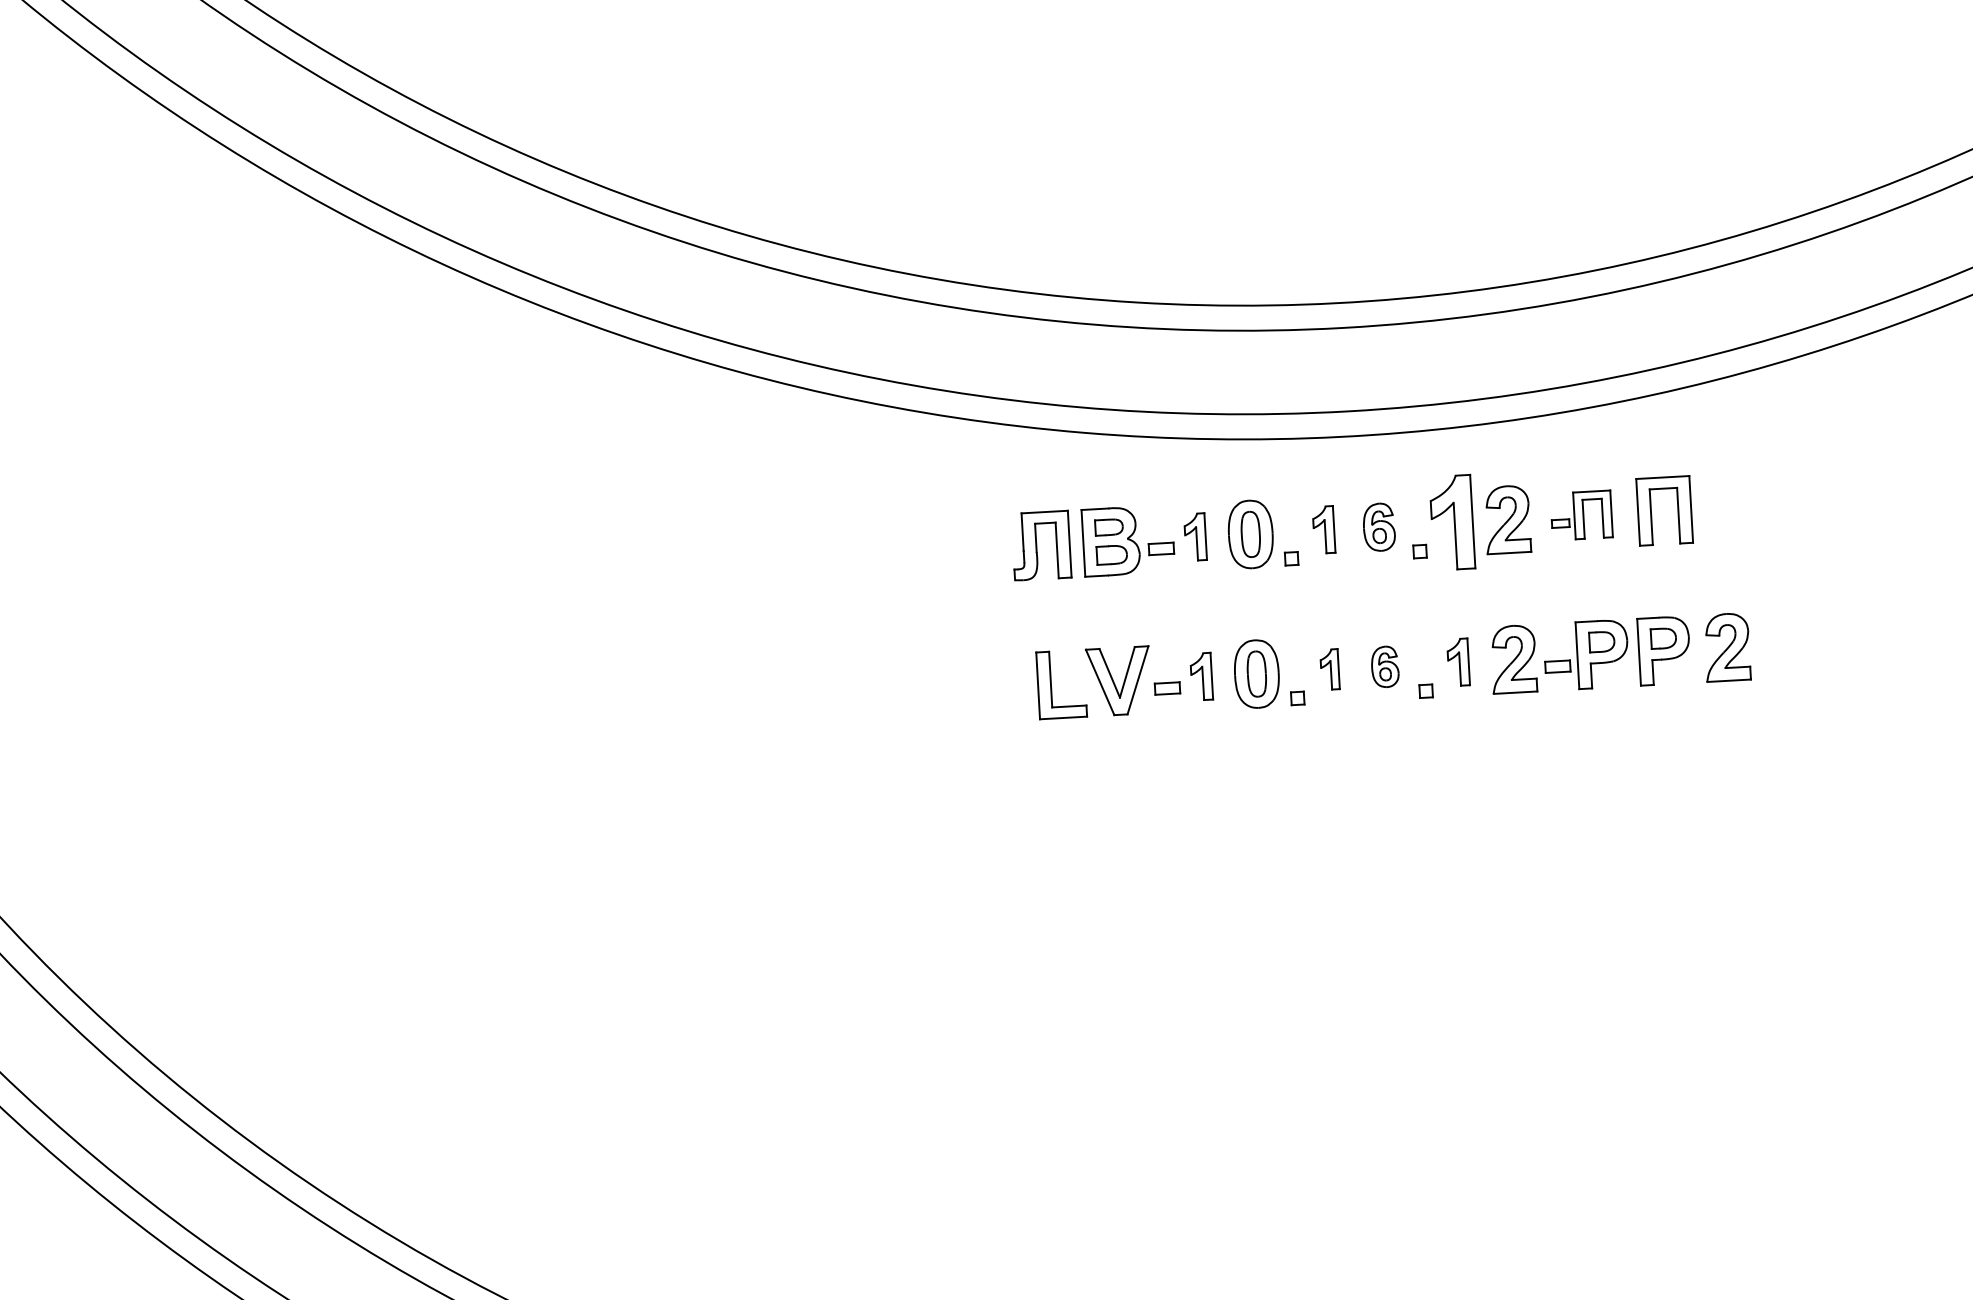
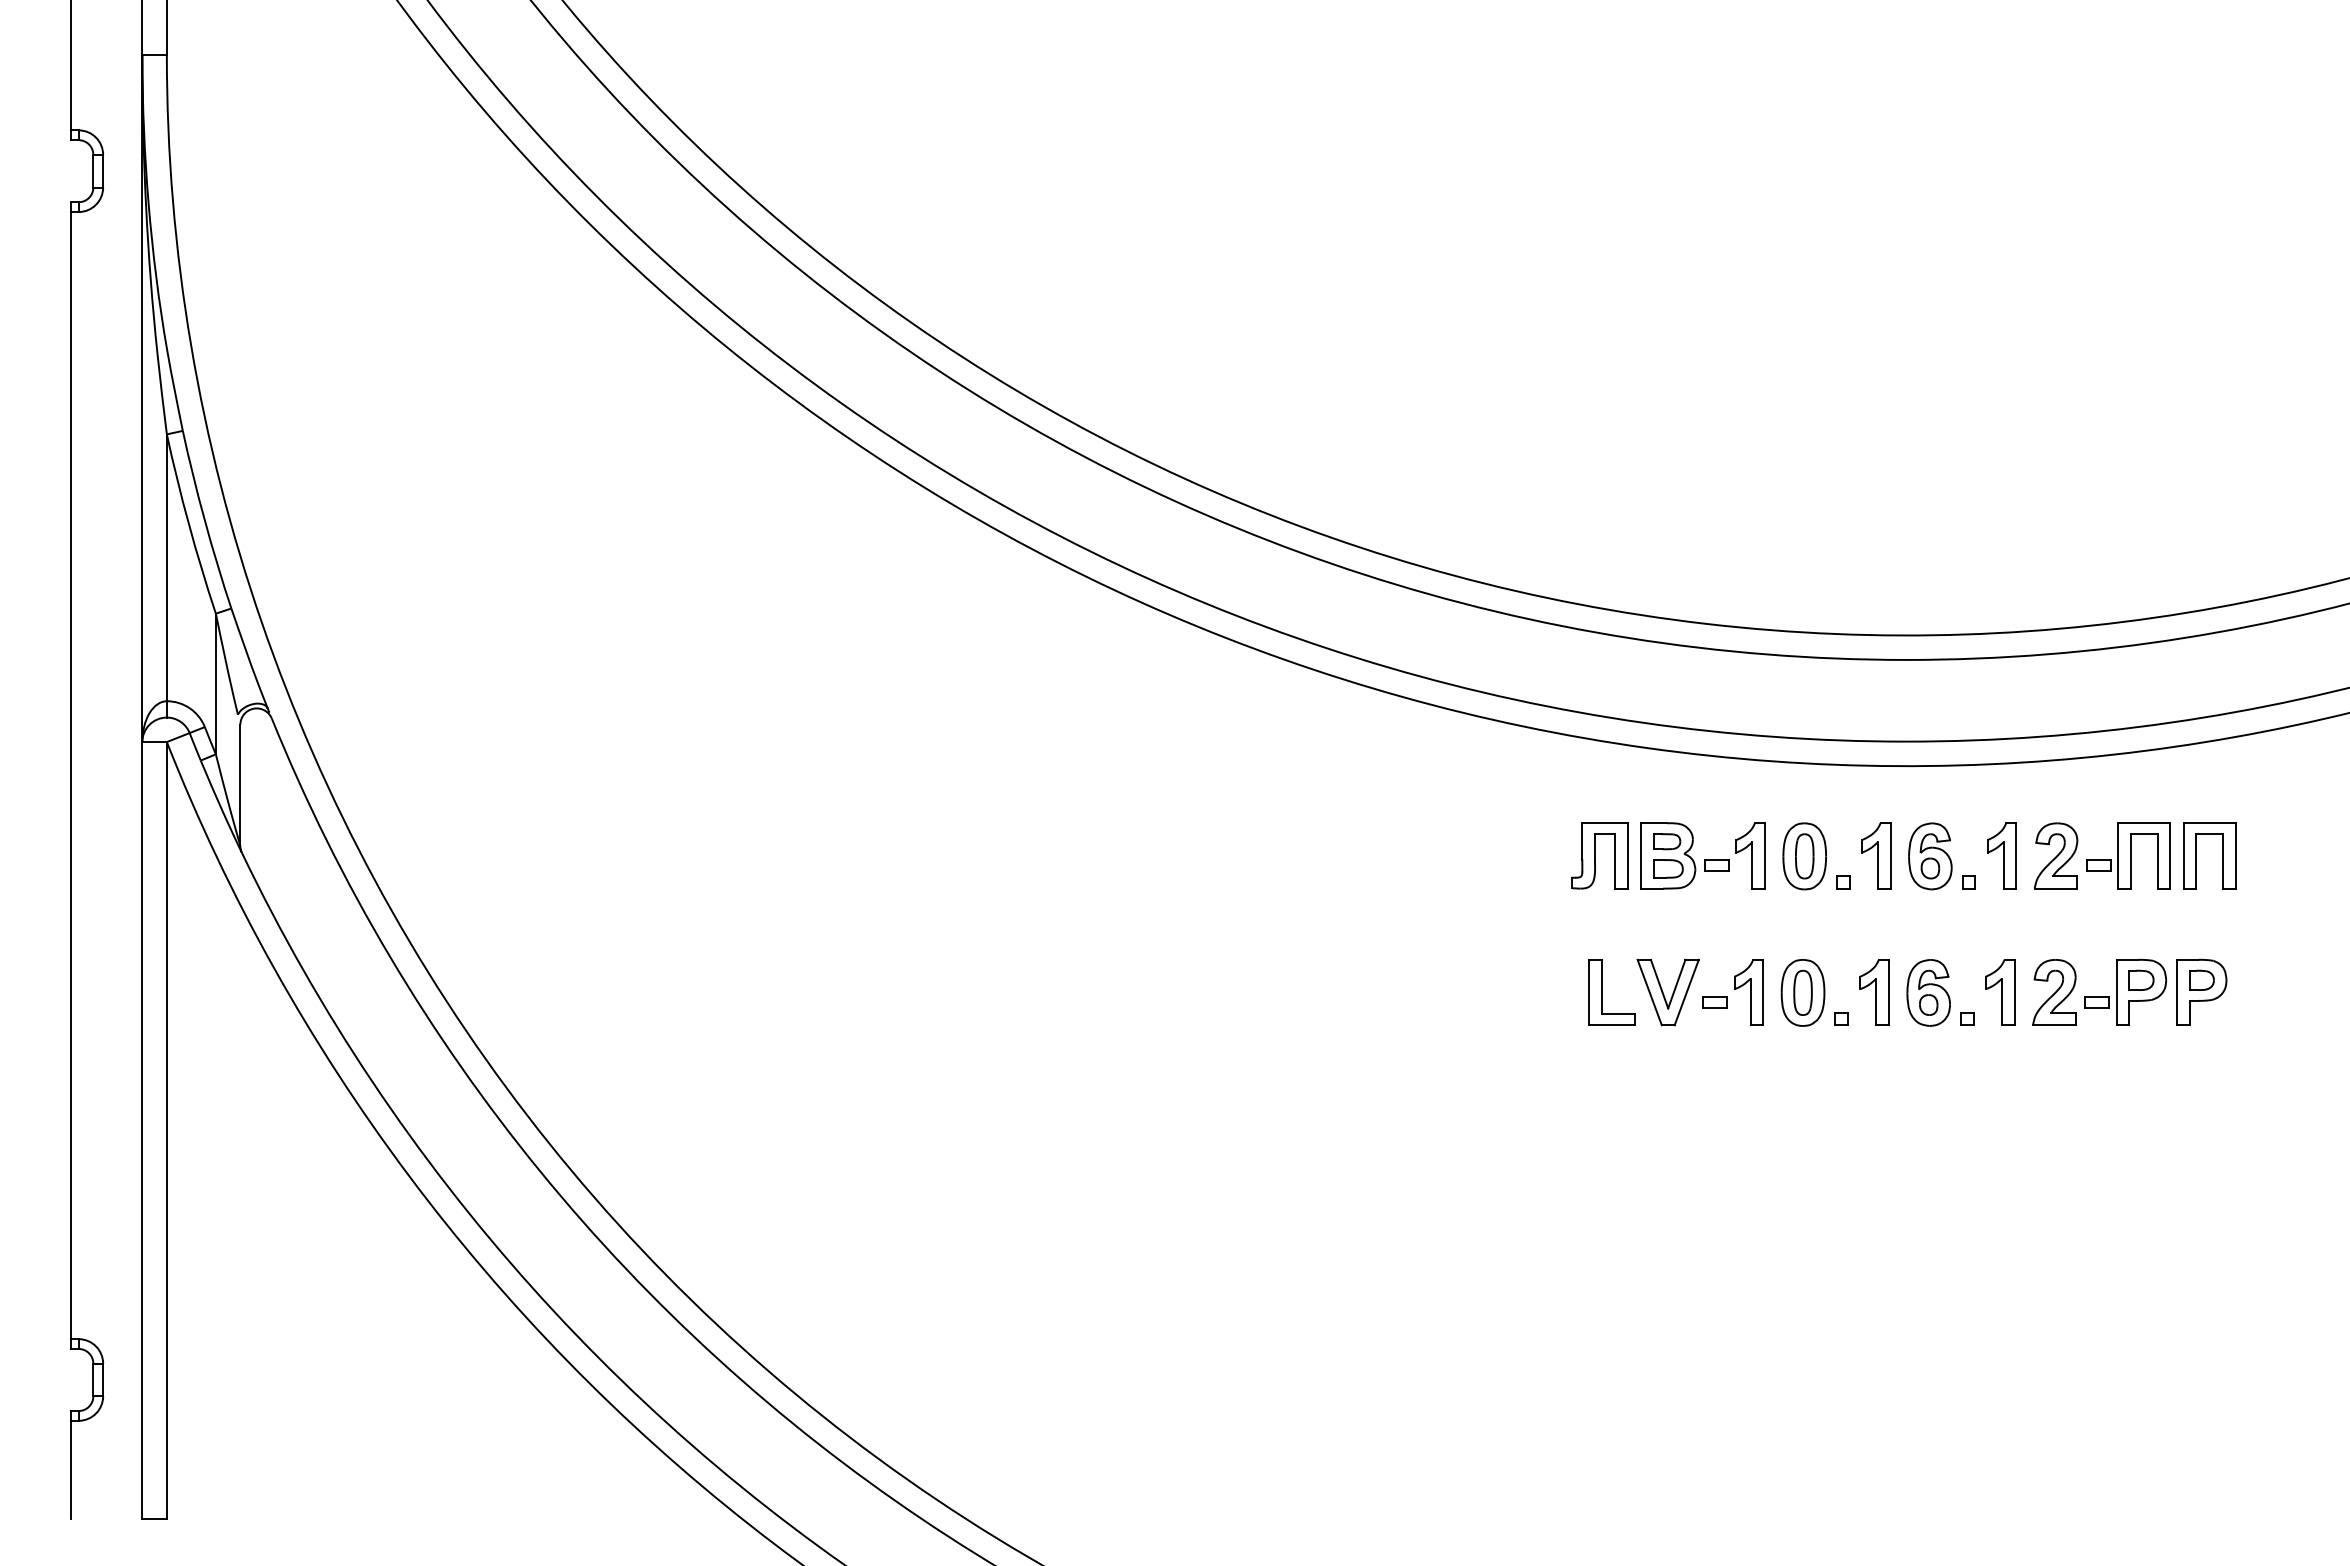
part: (1581, 515) -> (2128, 855), size x1.43
part: (1451, 522) -> (2001, 855), size x0.71
part: (1379, 527) -> (1930, 856), size x1.43
part: (1324, 529) -> (1876, 855), size x1.43
part: (1195, 536) -> (1750, 855), size x1.43
part: (1727, 647) -> (2263, 992), removed
part: (1458, 662) -> (2000, 992), size x1.43
part: (1385, 666) -> (1928, 992), size x1.67
part: (1329, 669) -> (1874, 992), size x1.67
part: (1201, 676) -> (1748, 992), size x1.43

